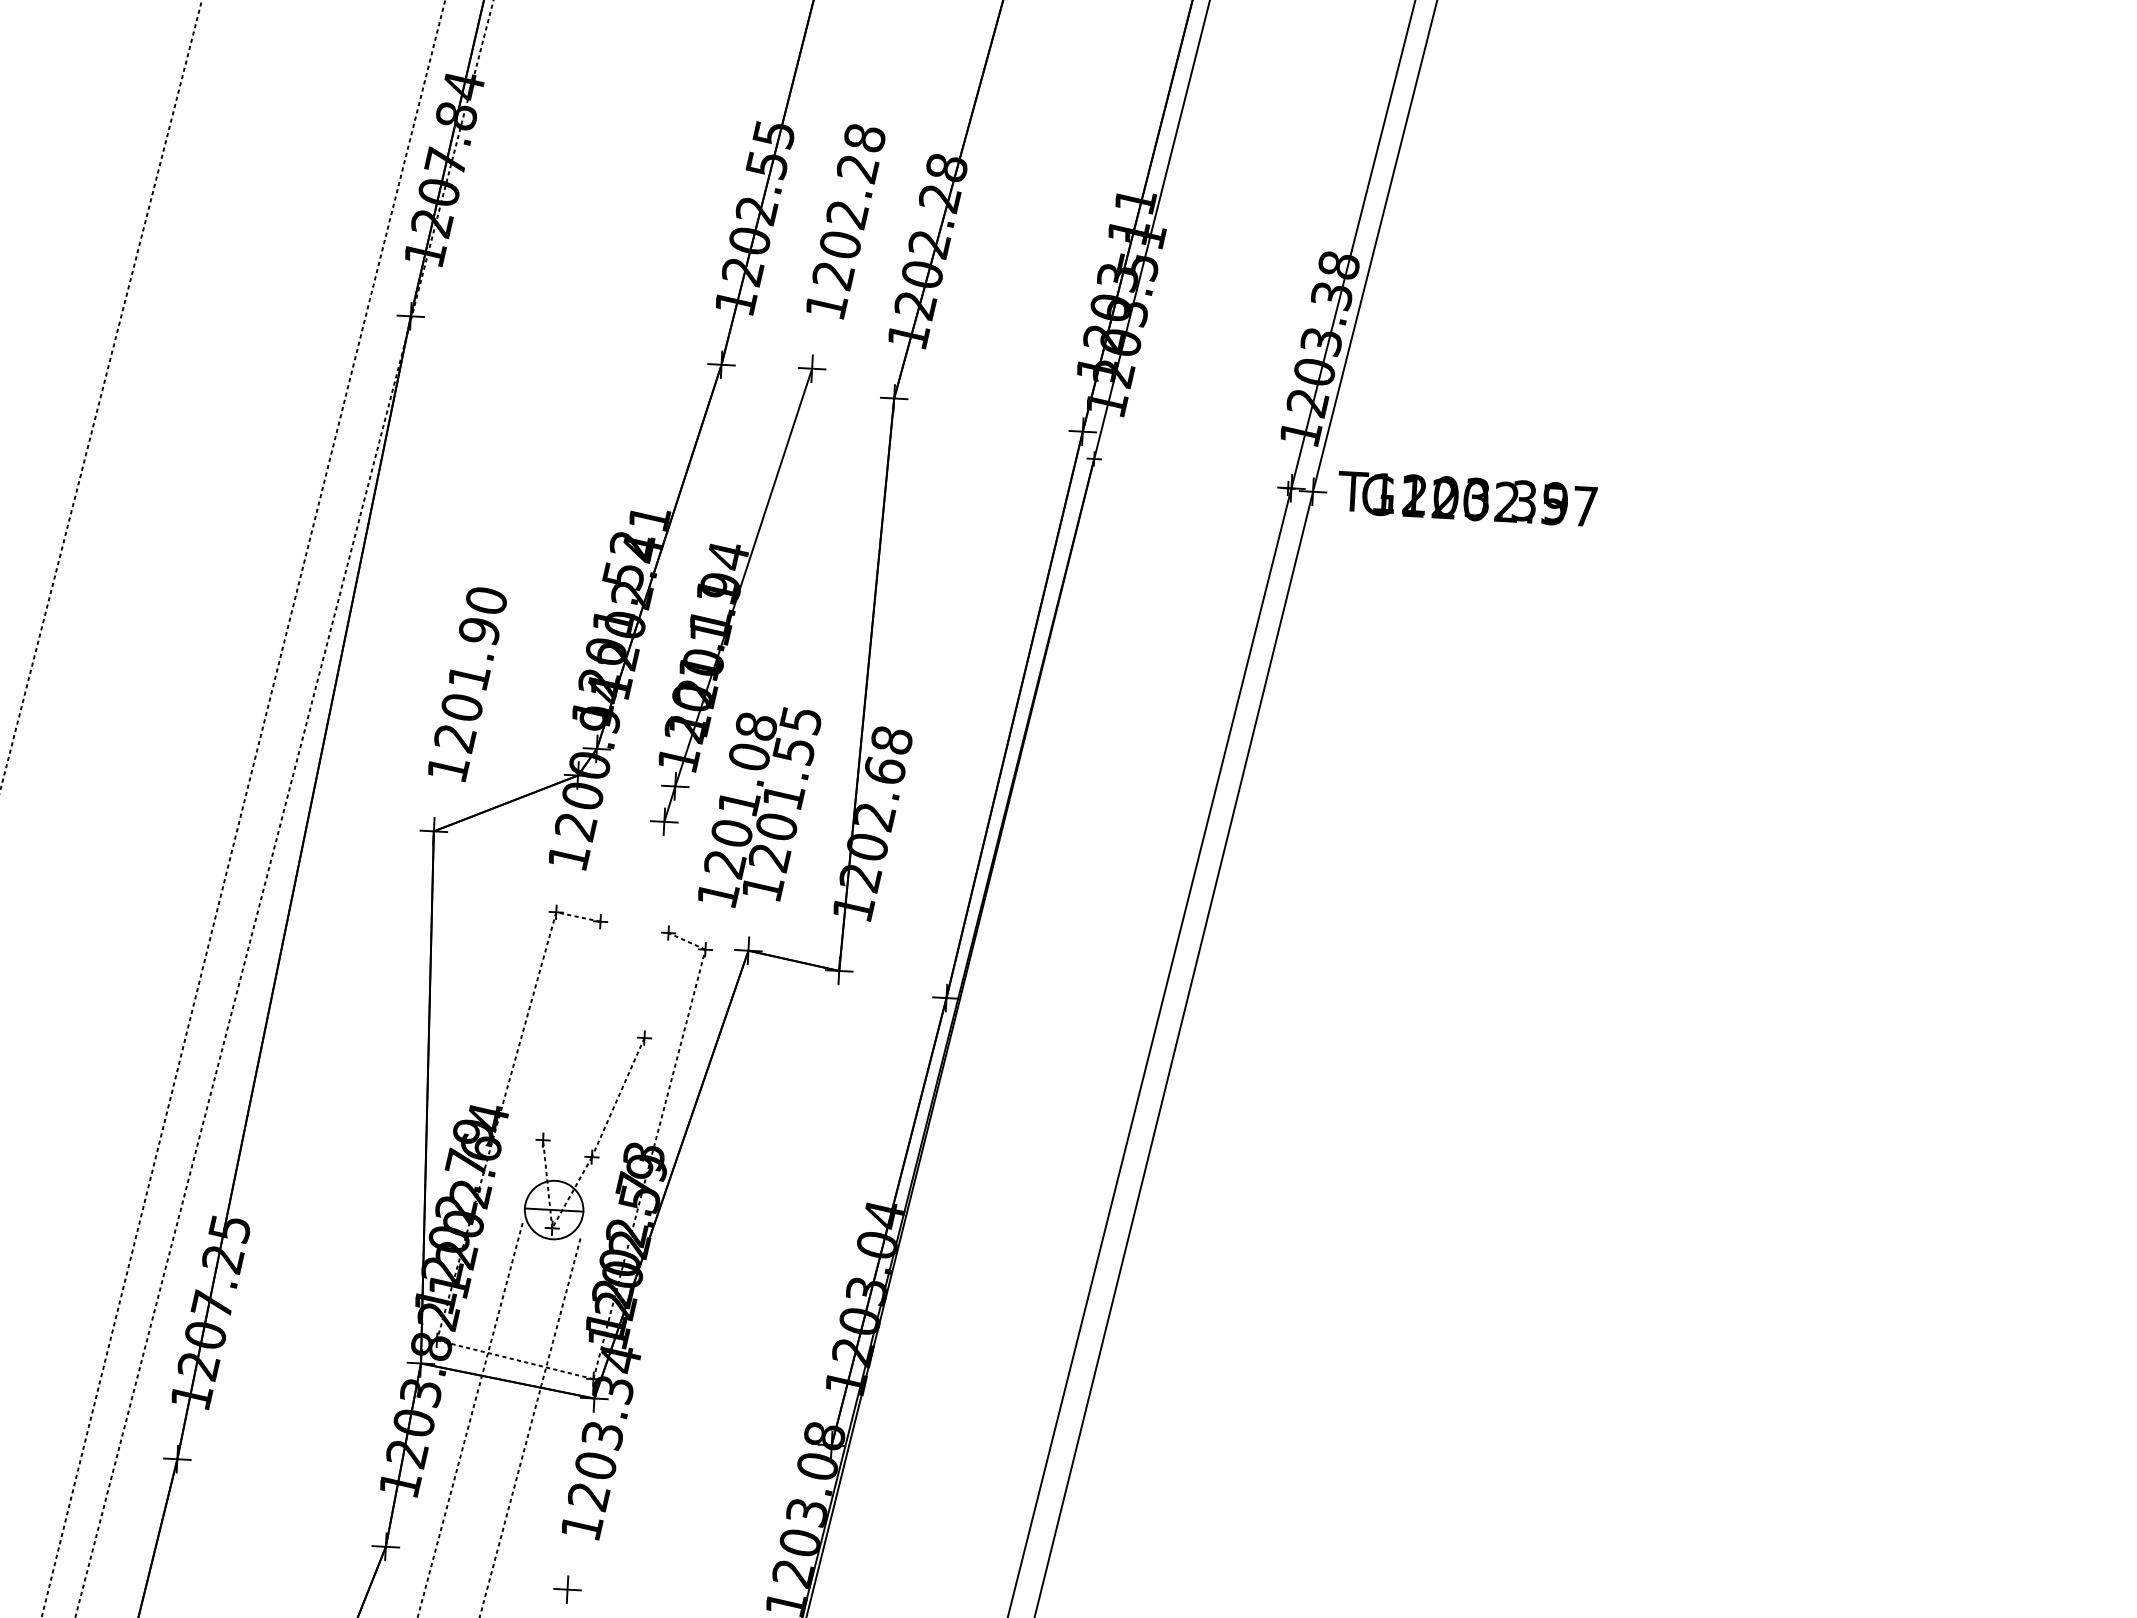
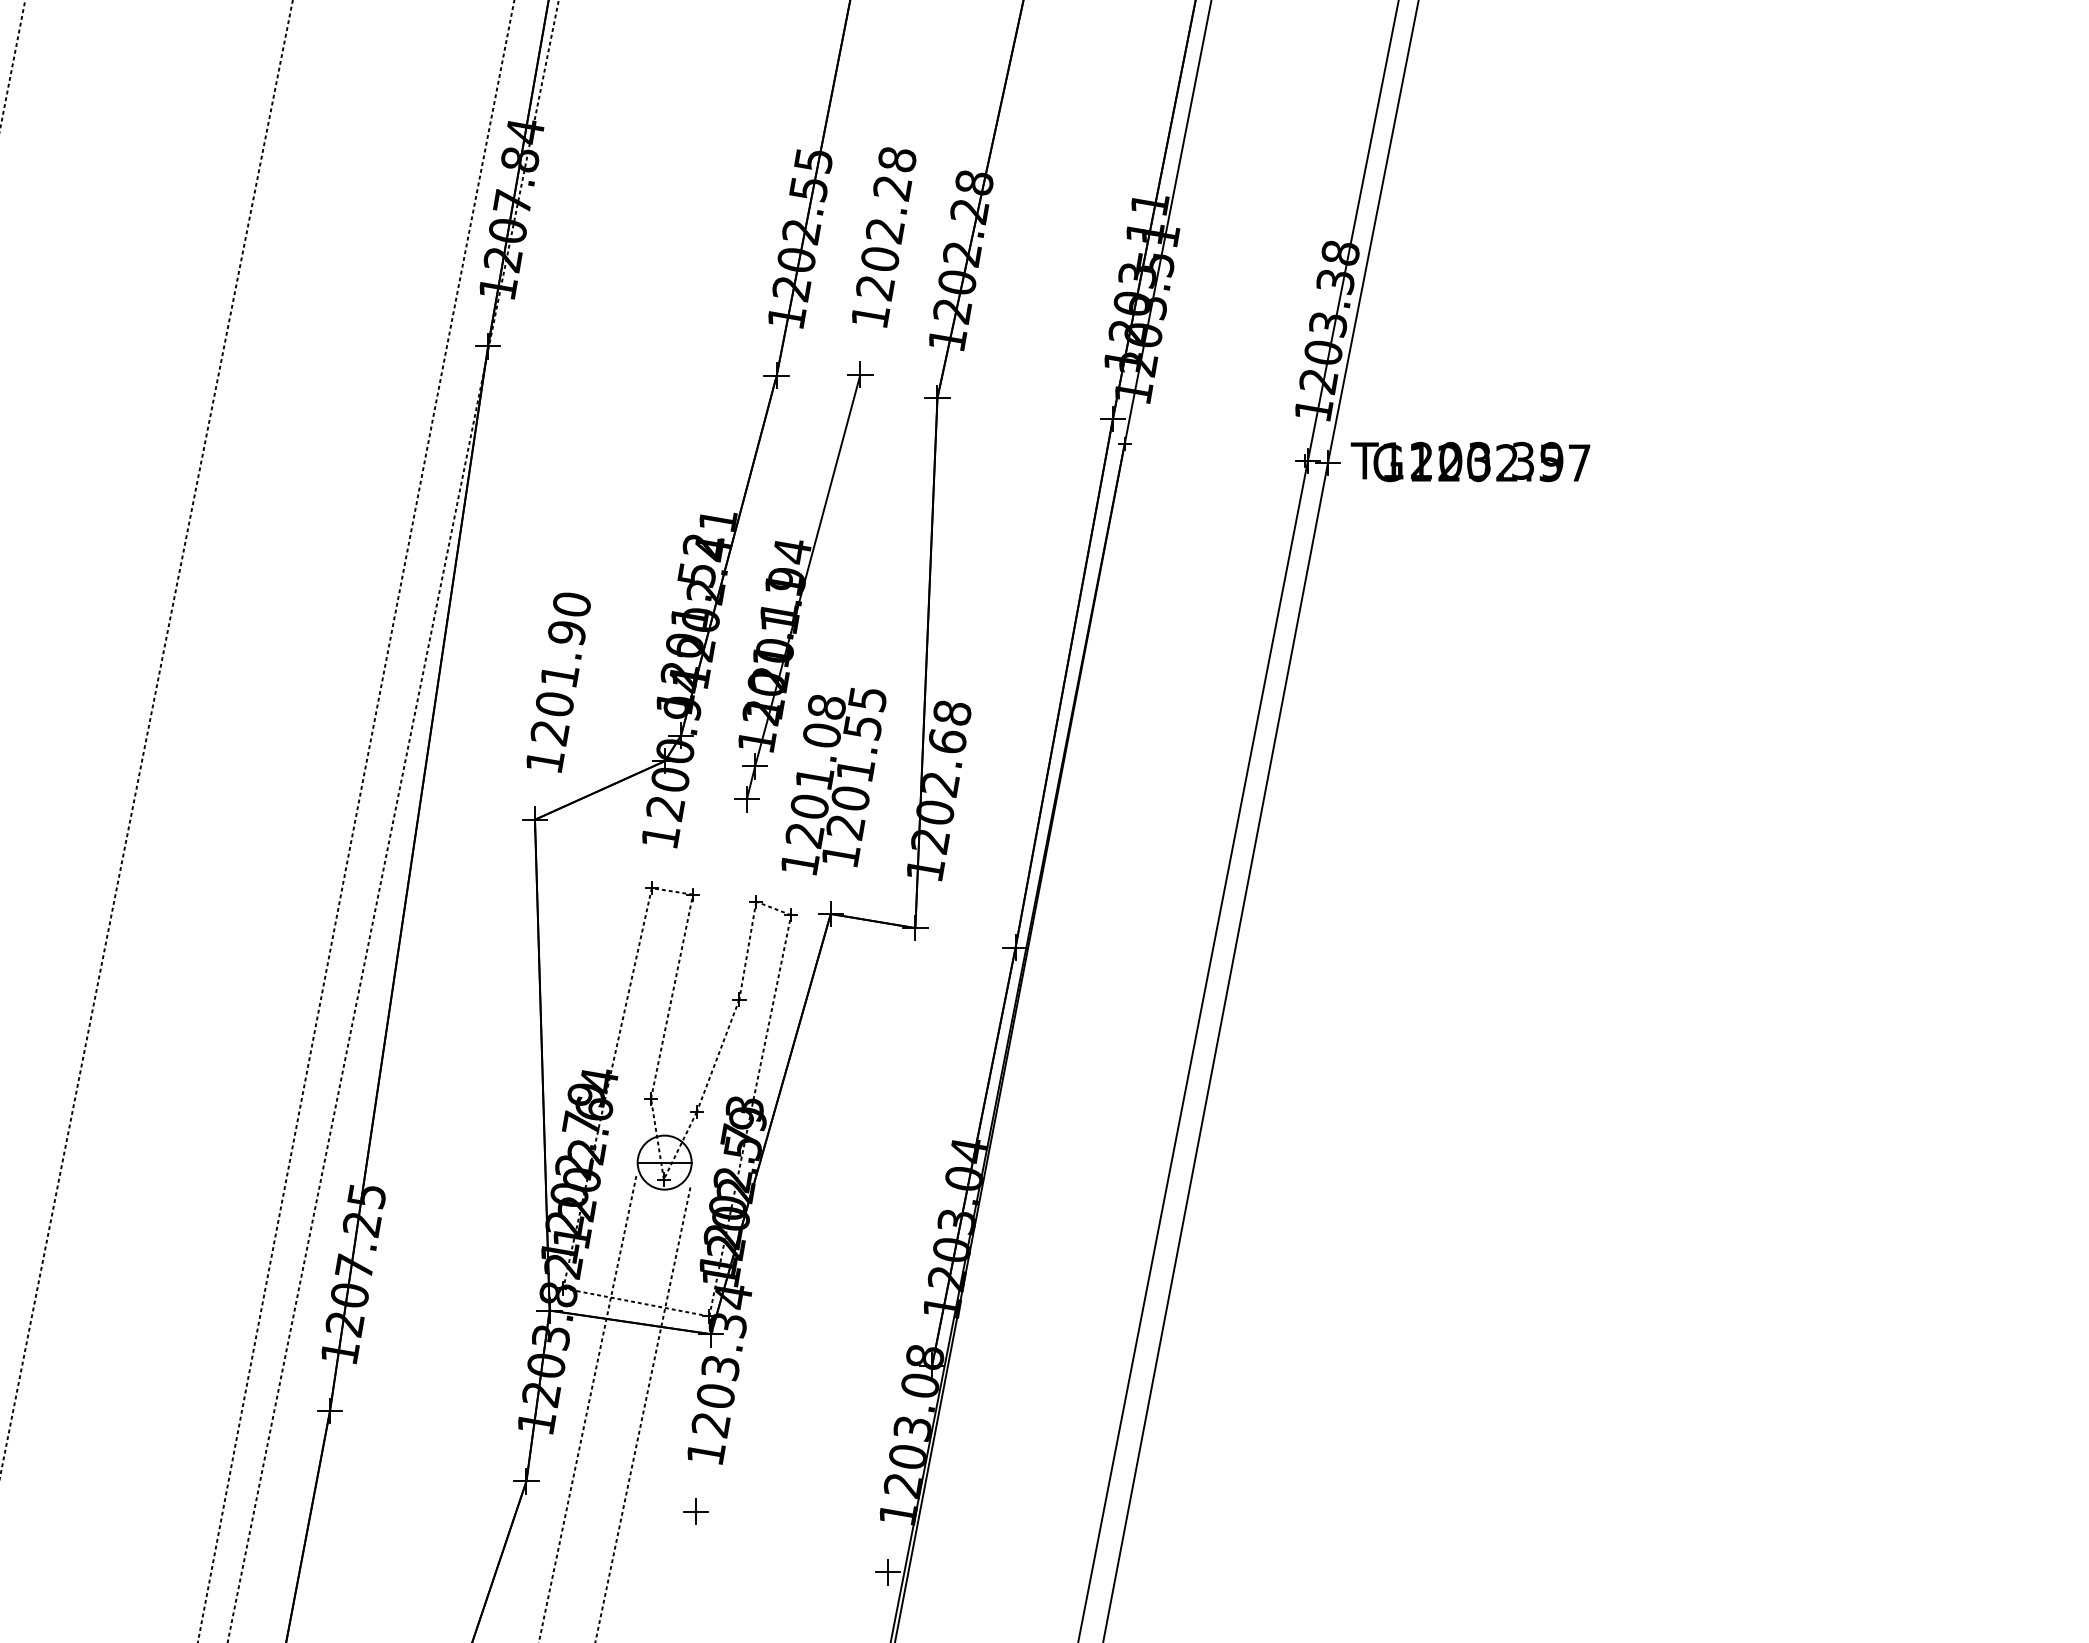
line: (656, 985) -> (747, 950), added
line: (572, 1030) -> (672, 996), added

